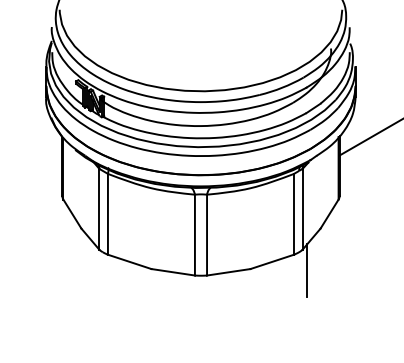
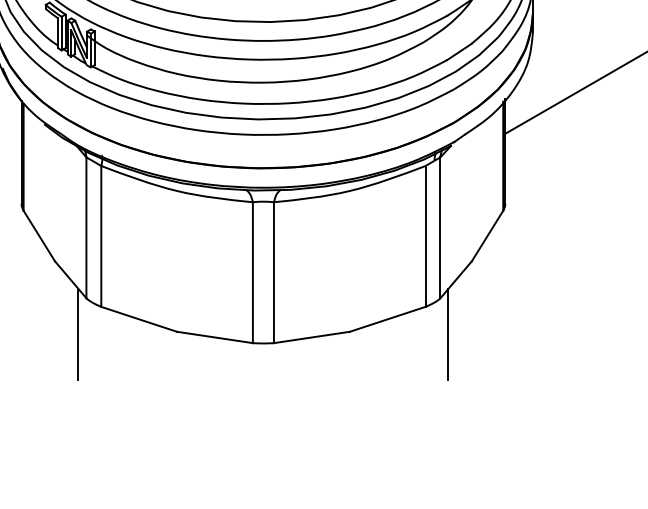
line: (94, 270) -> (77, 334), added

